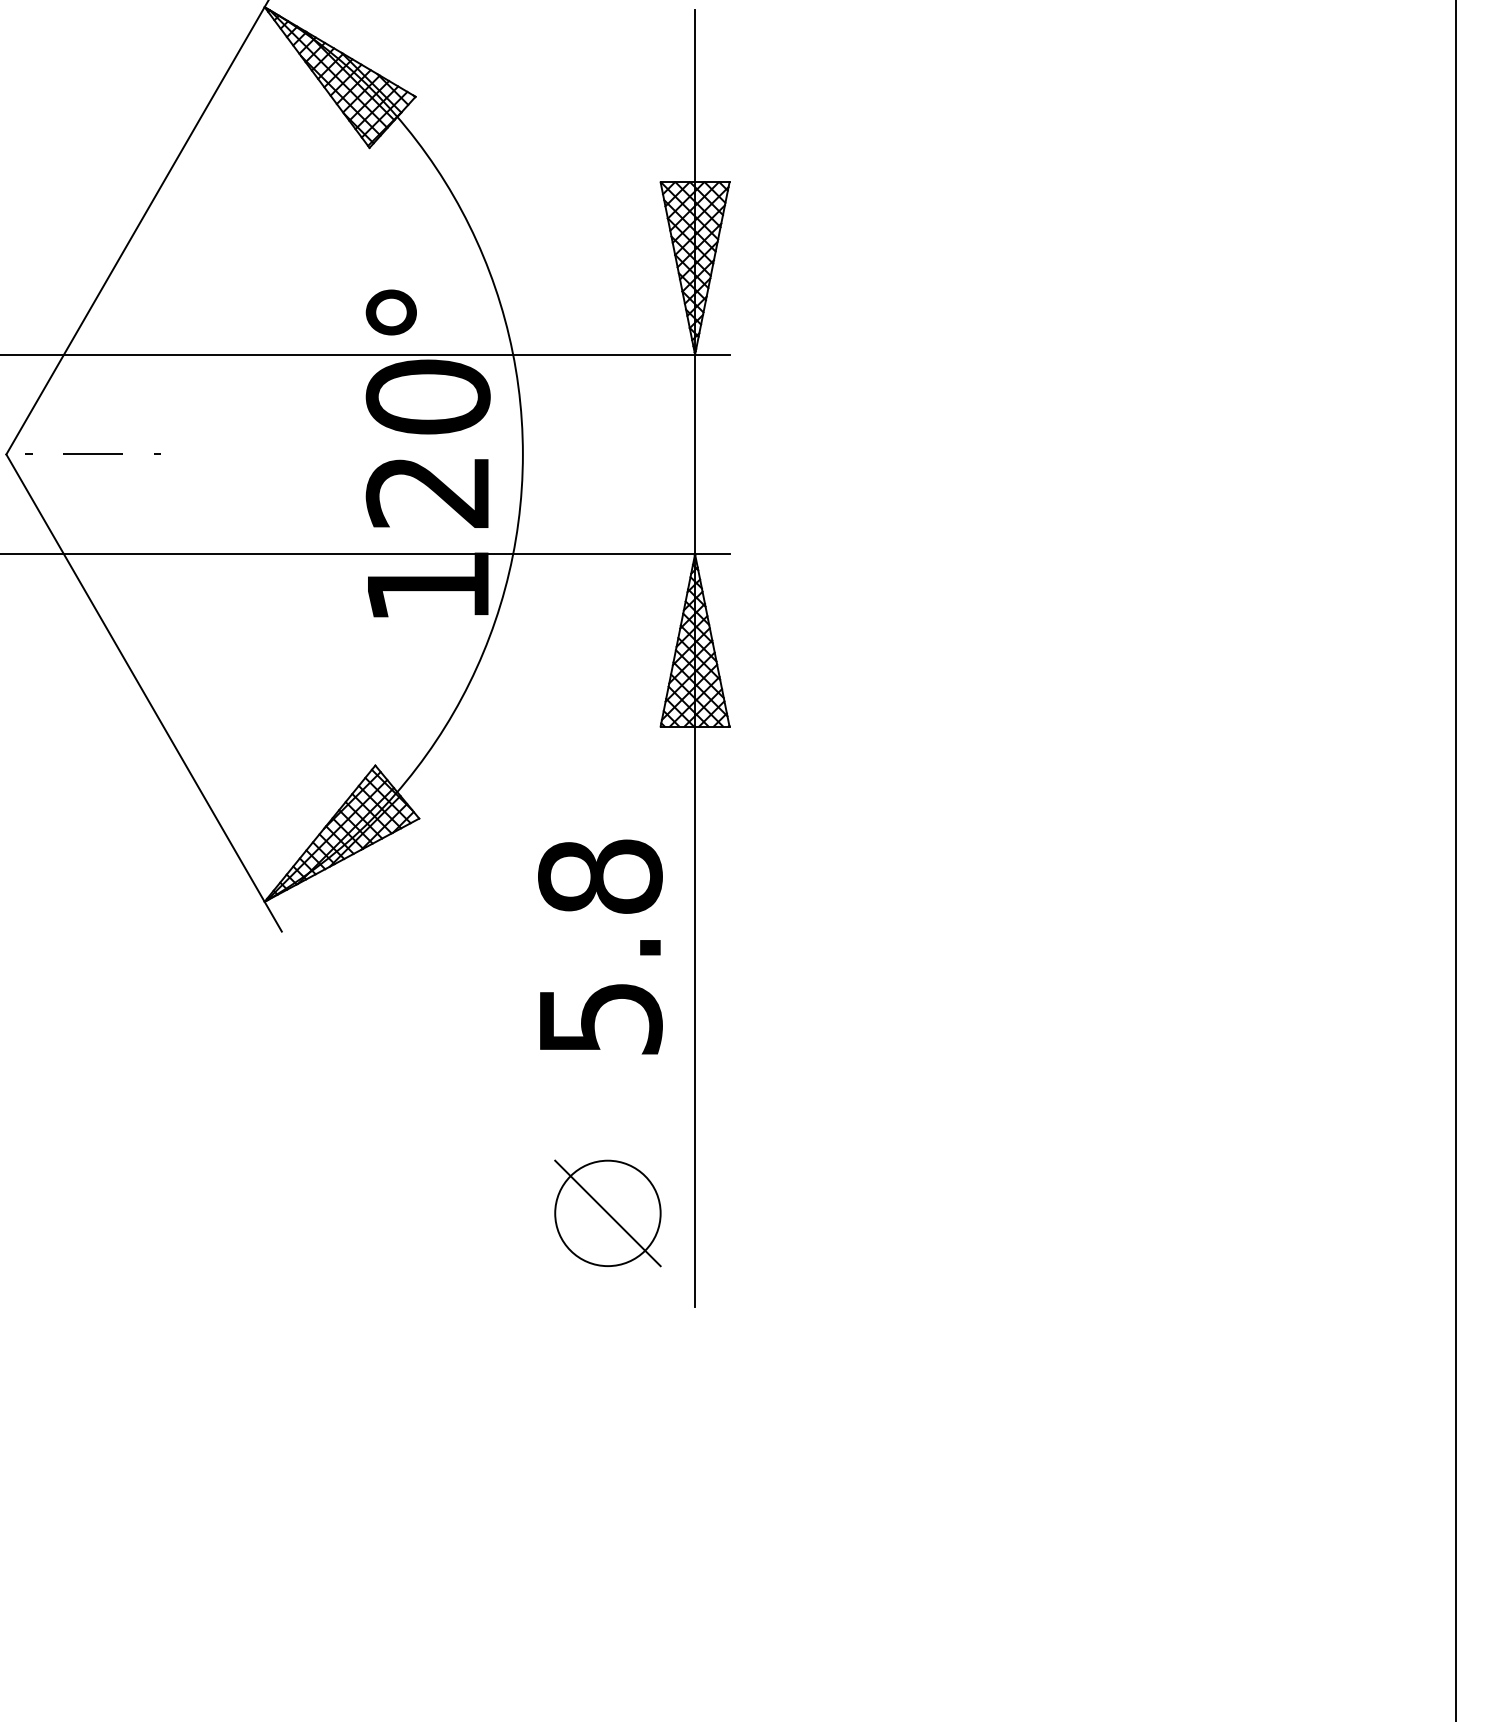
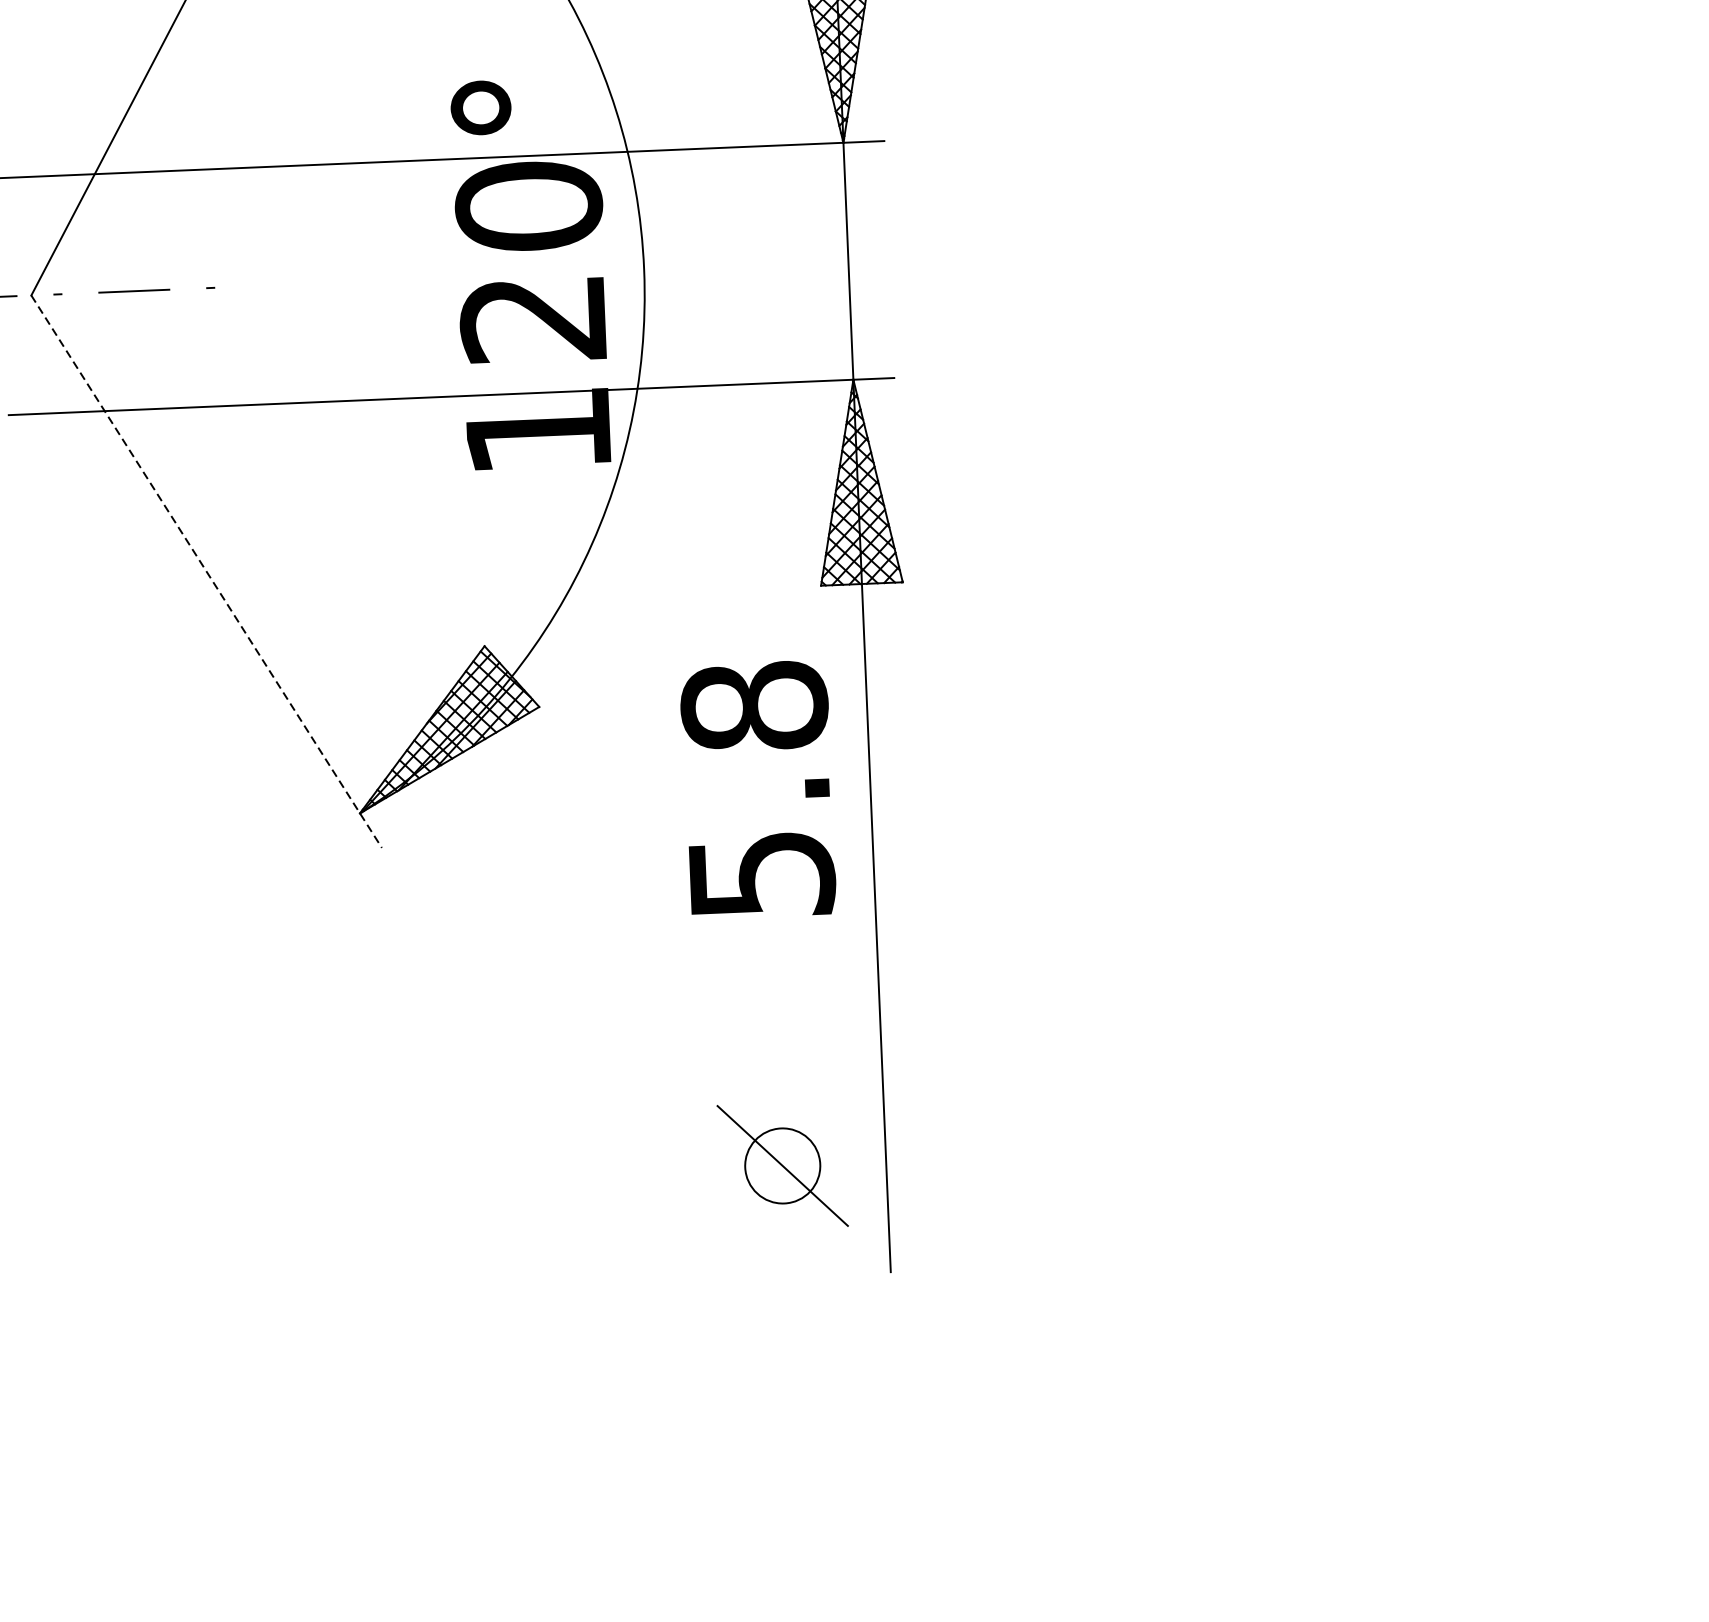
line: (144, 693) -> (207, 572), solid -> dashed
text: (600, 946) -> (758, 789), moved
circle: (607, 1213) -> (782, 1166), size x0.6

